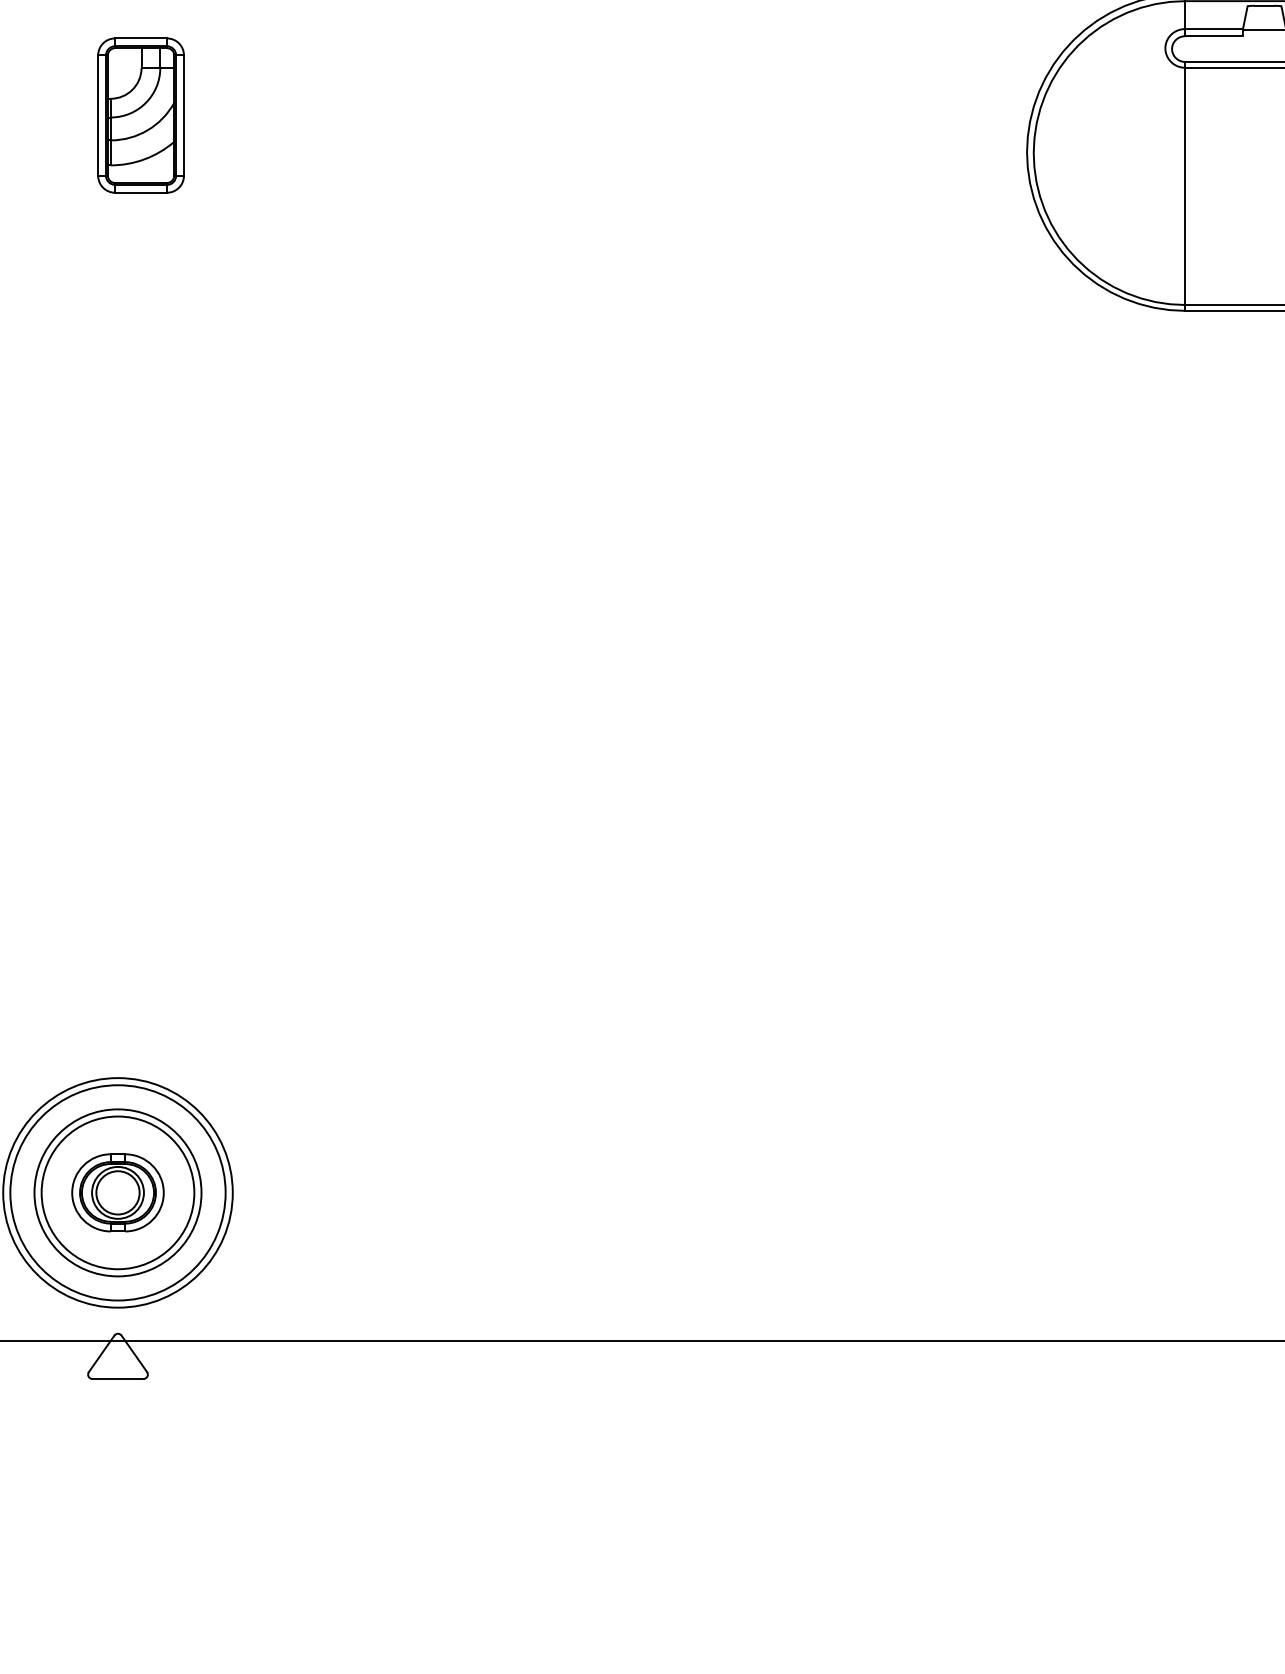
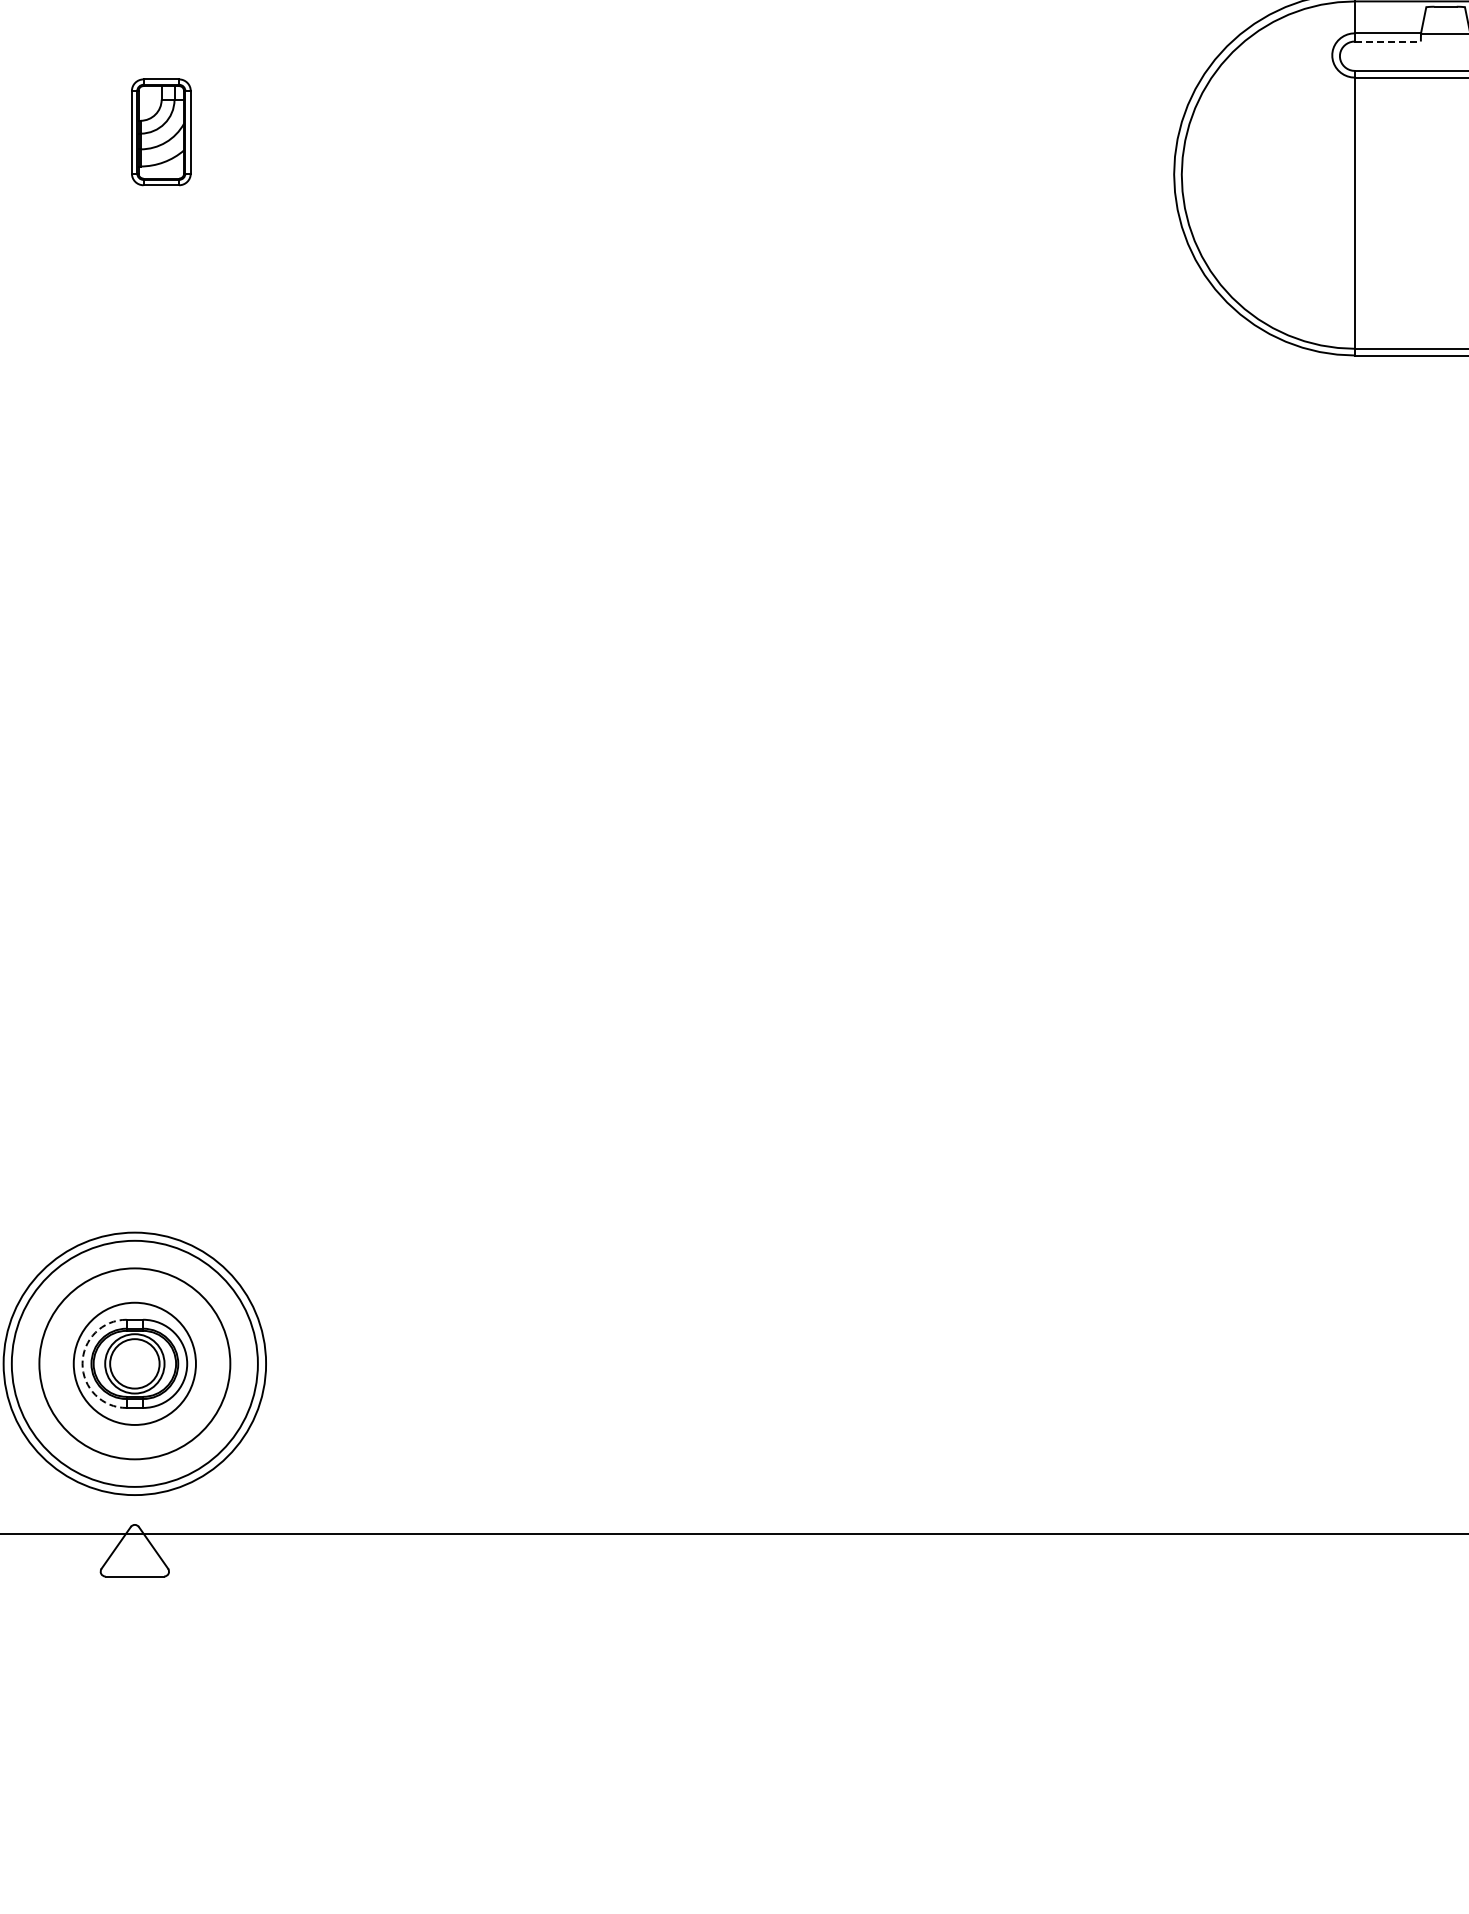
line: (1213, 36) -> (1387, 41), solid -> dashed
part: (141, 115) -> (161, 132), size x0.6
arc: (72, 1192) -> (82, 1363), solid -> dashed
circle: (117, 1192) -> (134, 1363), size x0.7

